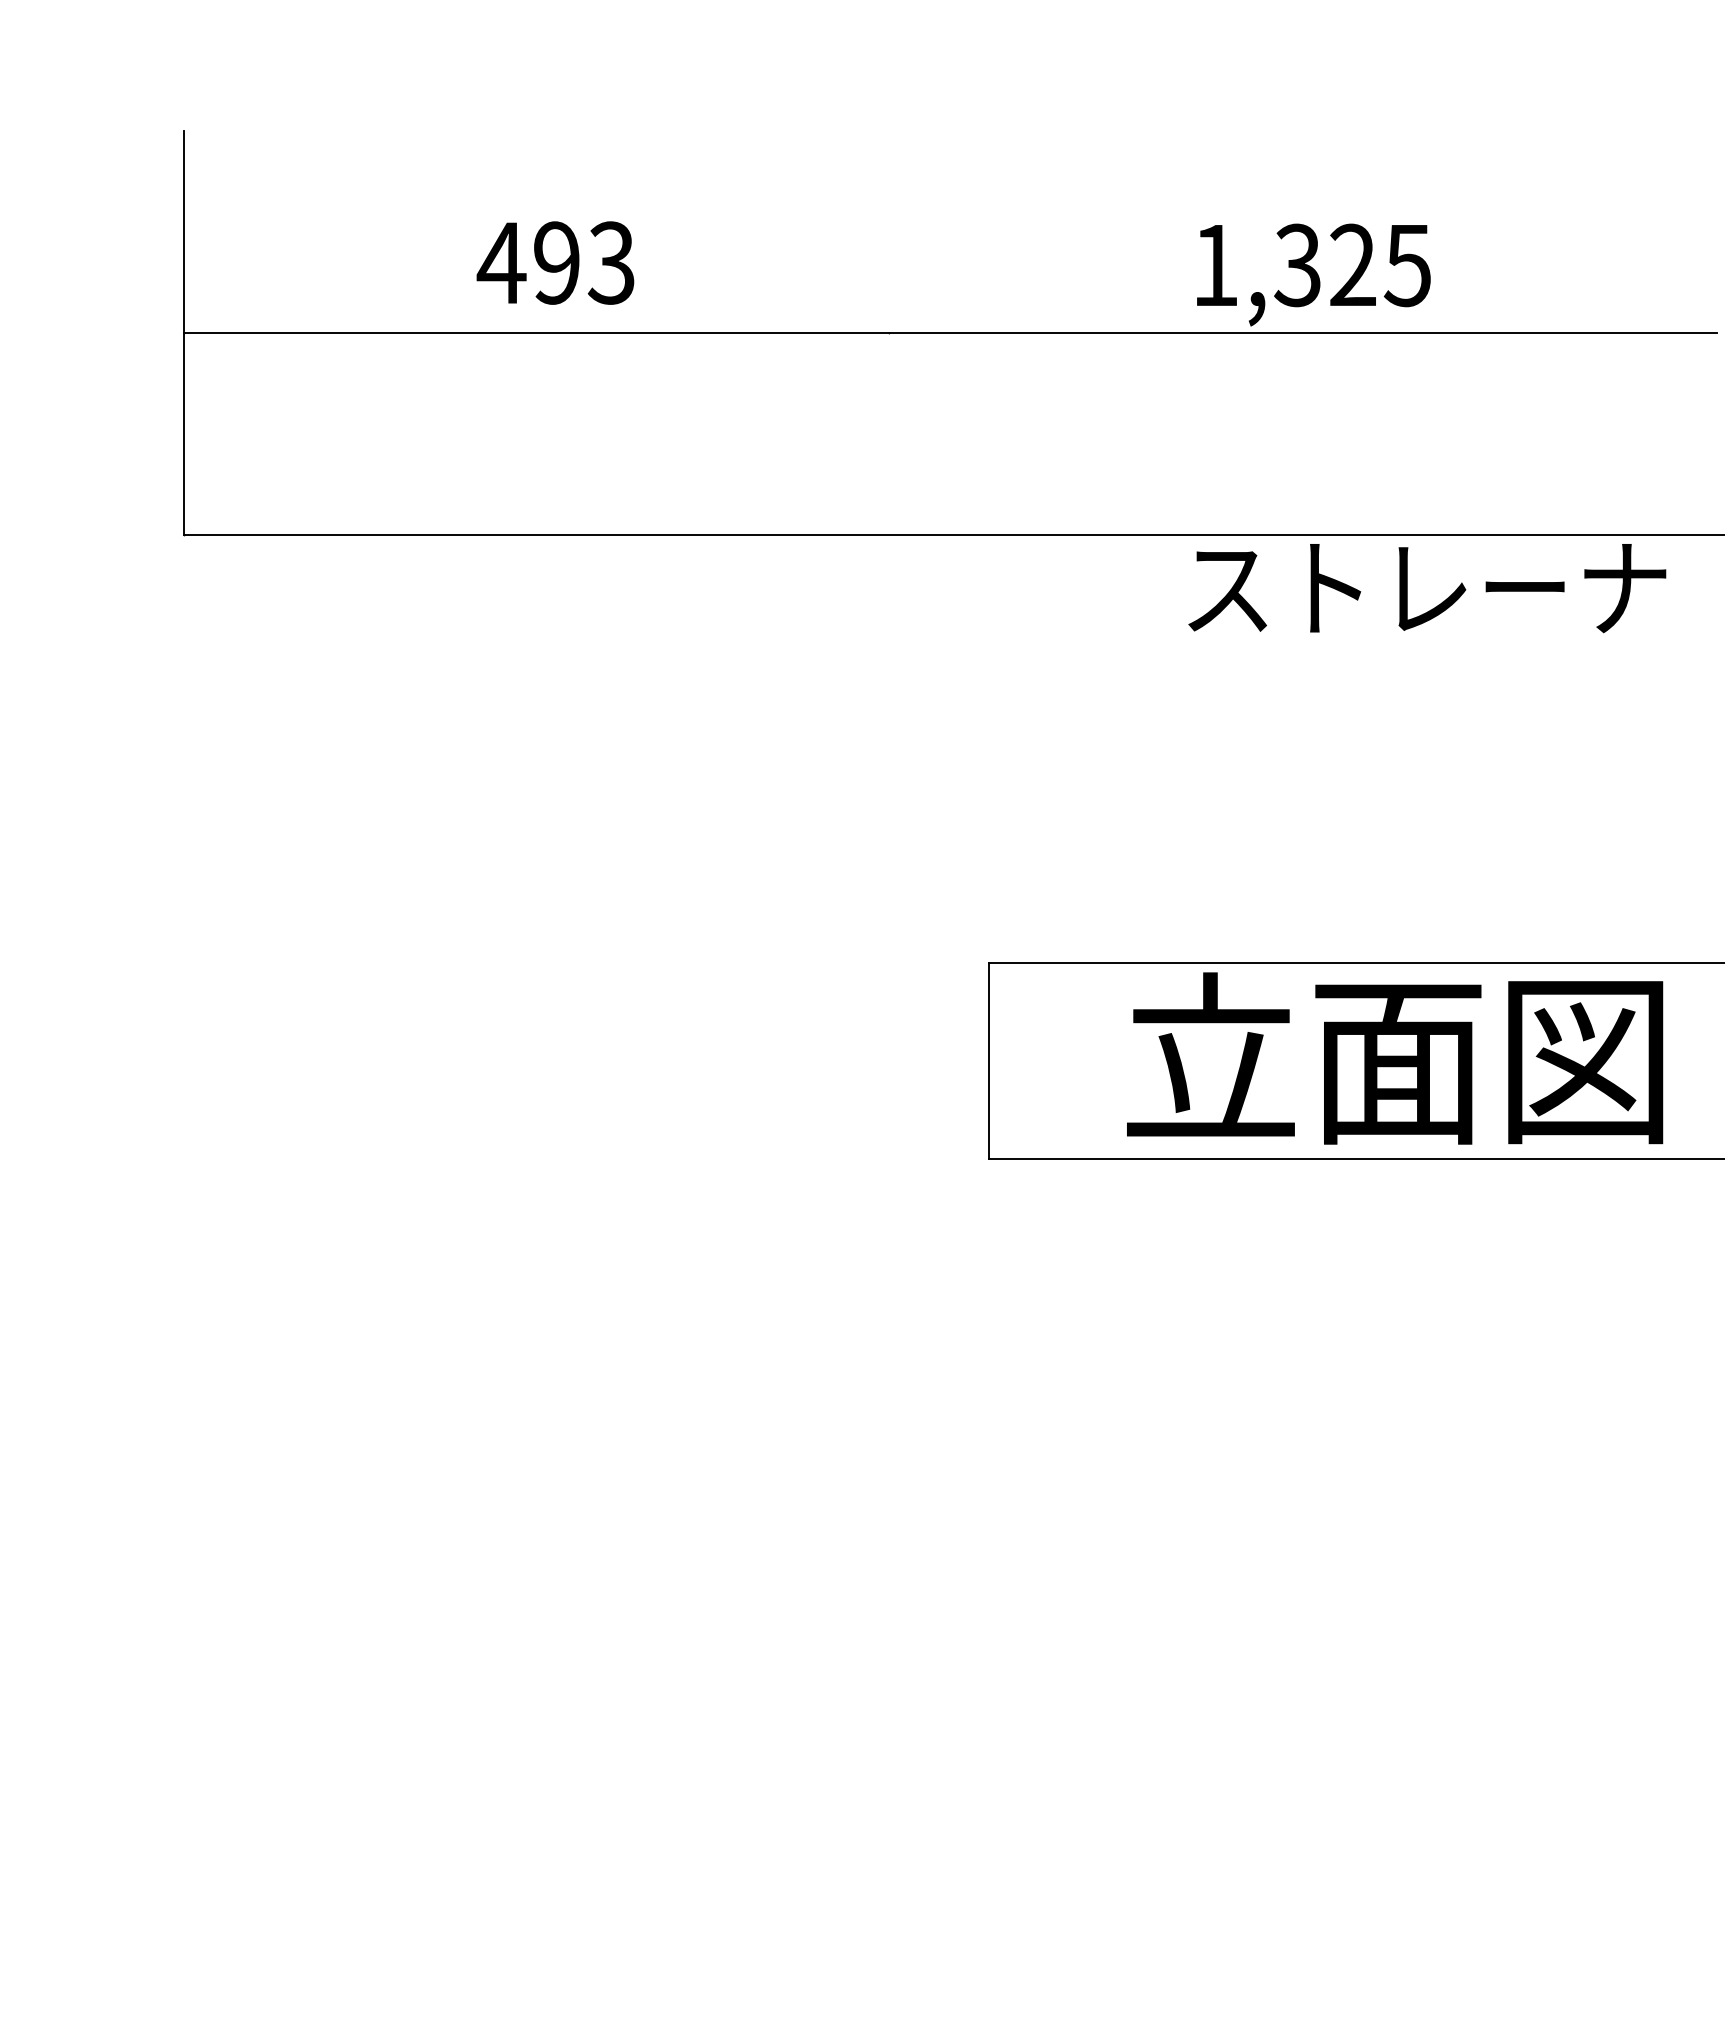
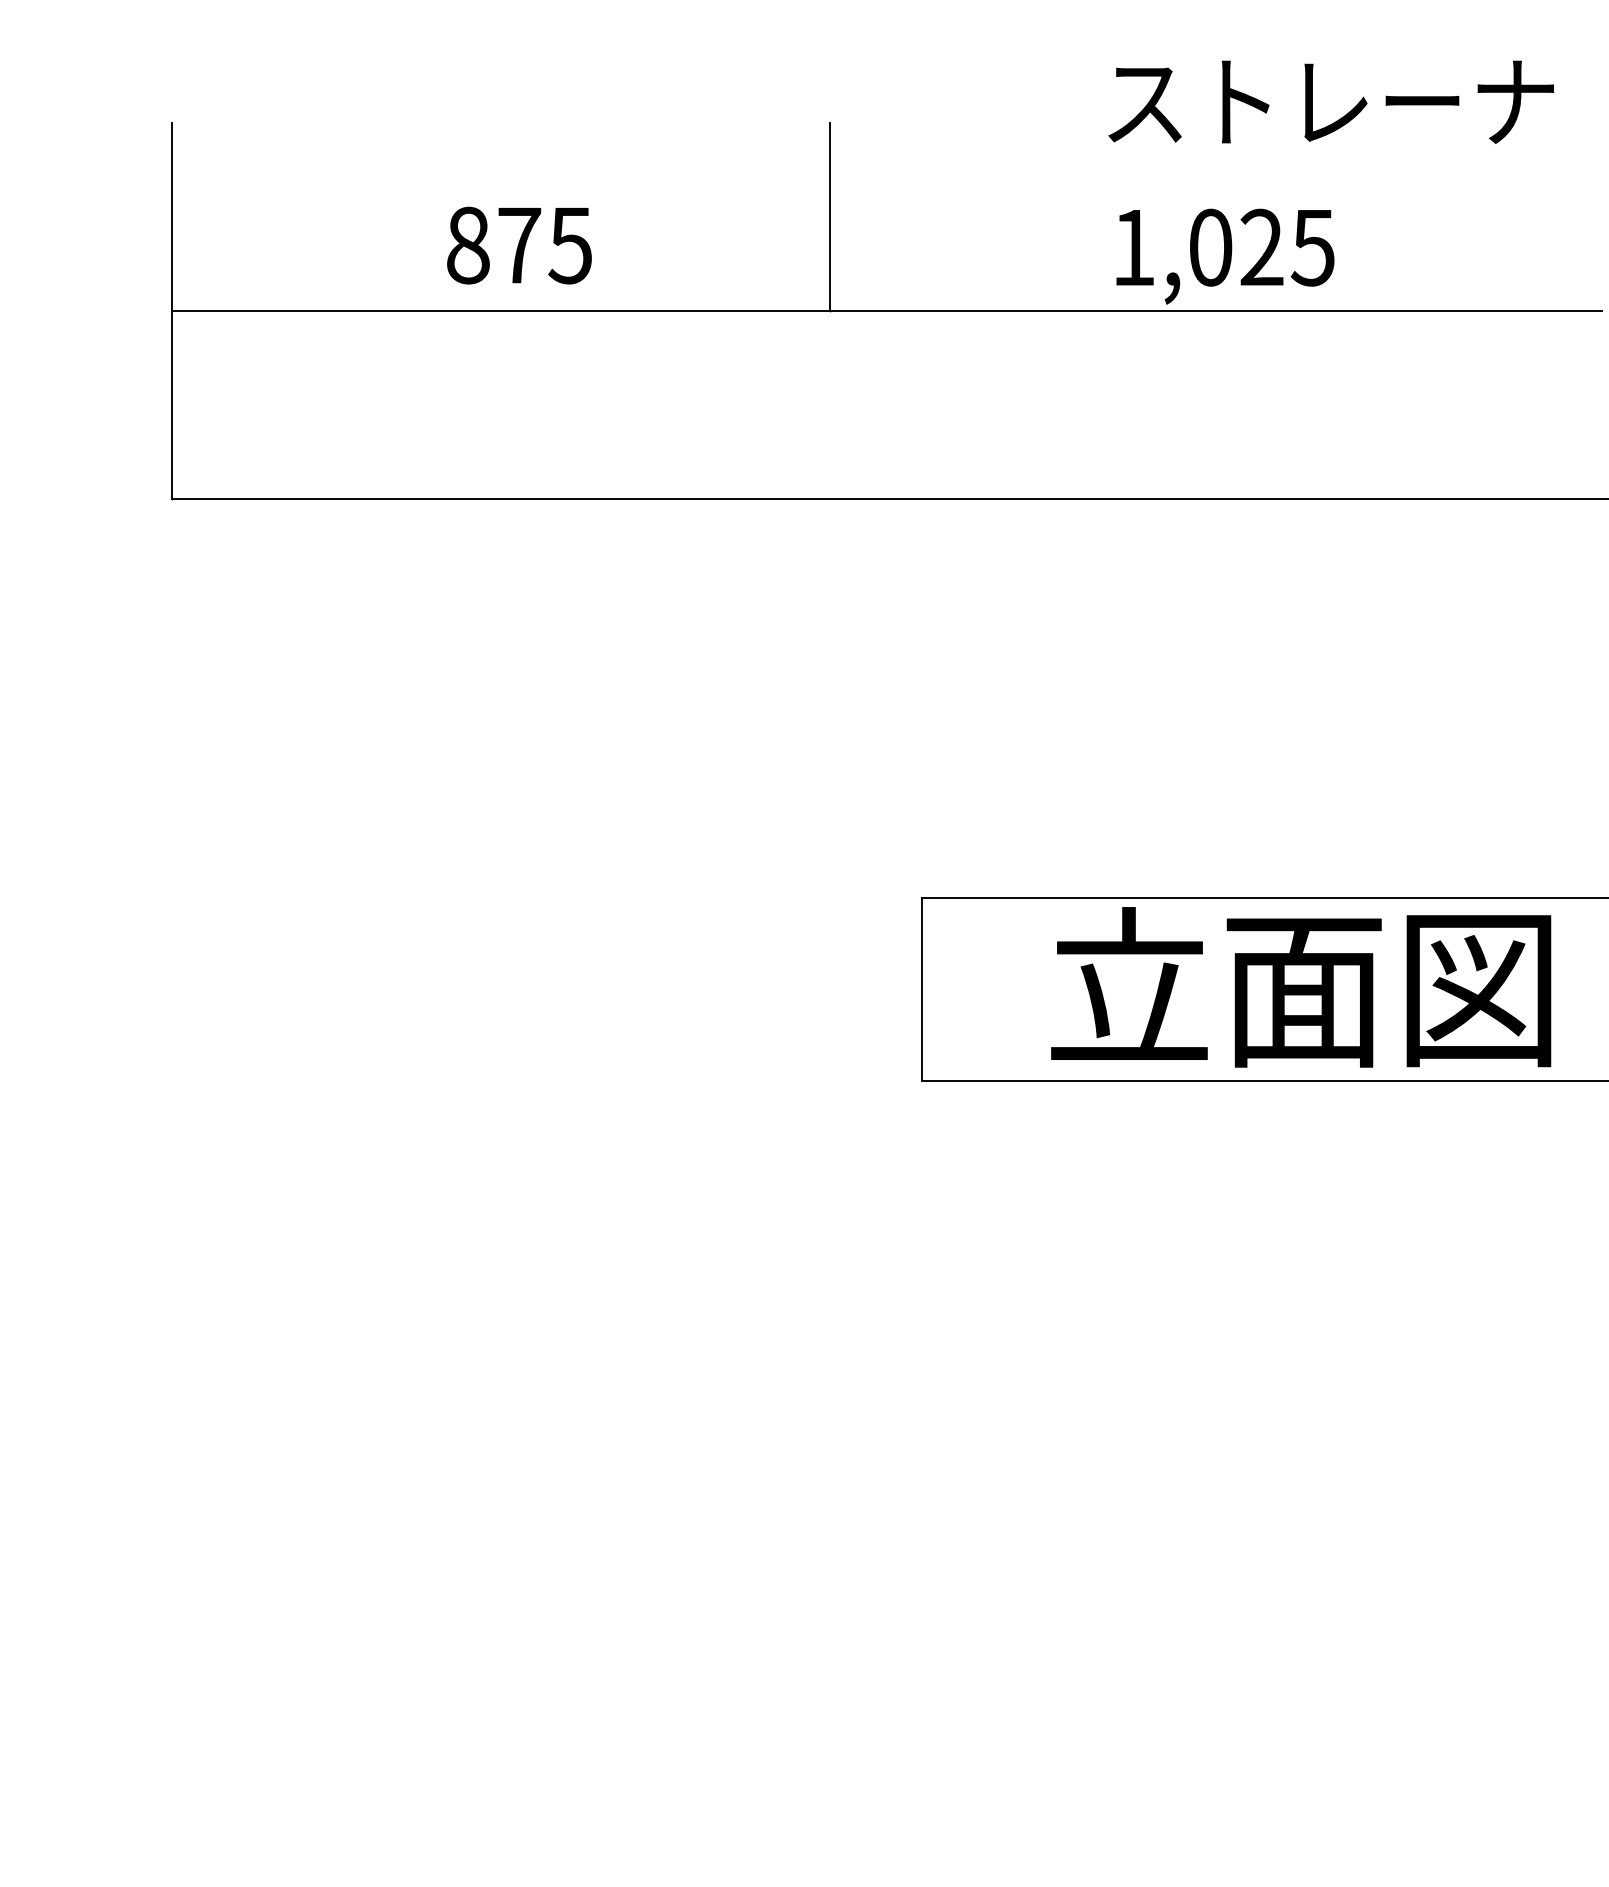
line: (889, 232) -> (829, 217), added
text: (555, 262) -> (518, 244), 493 -> 875
text: (1297, 265) -> (1210, 247), 1,325 -> 1,025
text: (1427, 588) -> (1331, 102), moved

